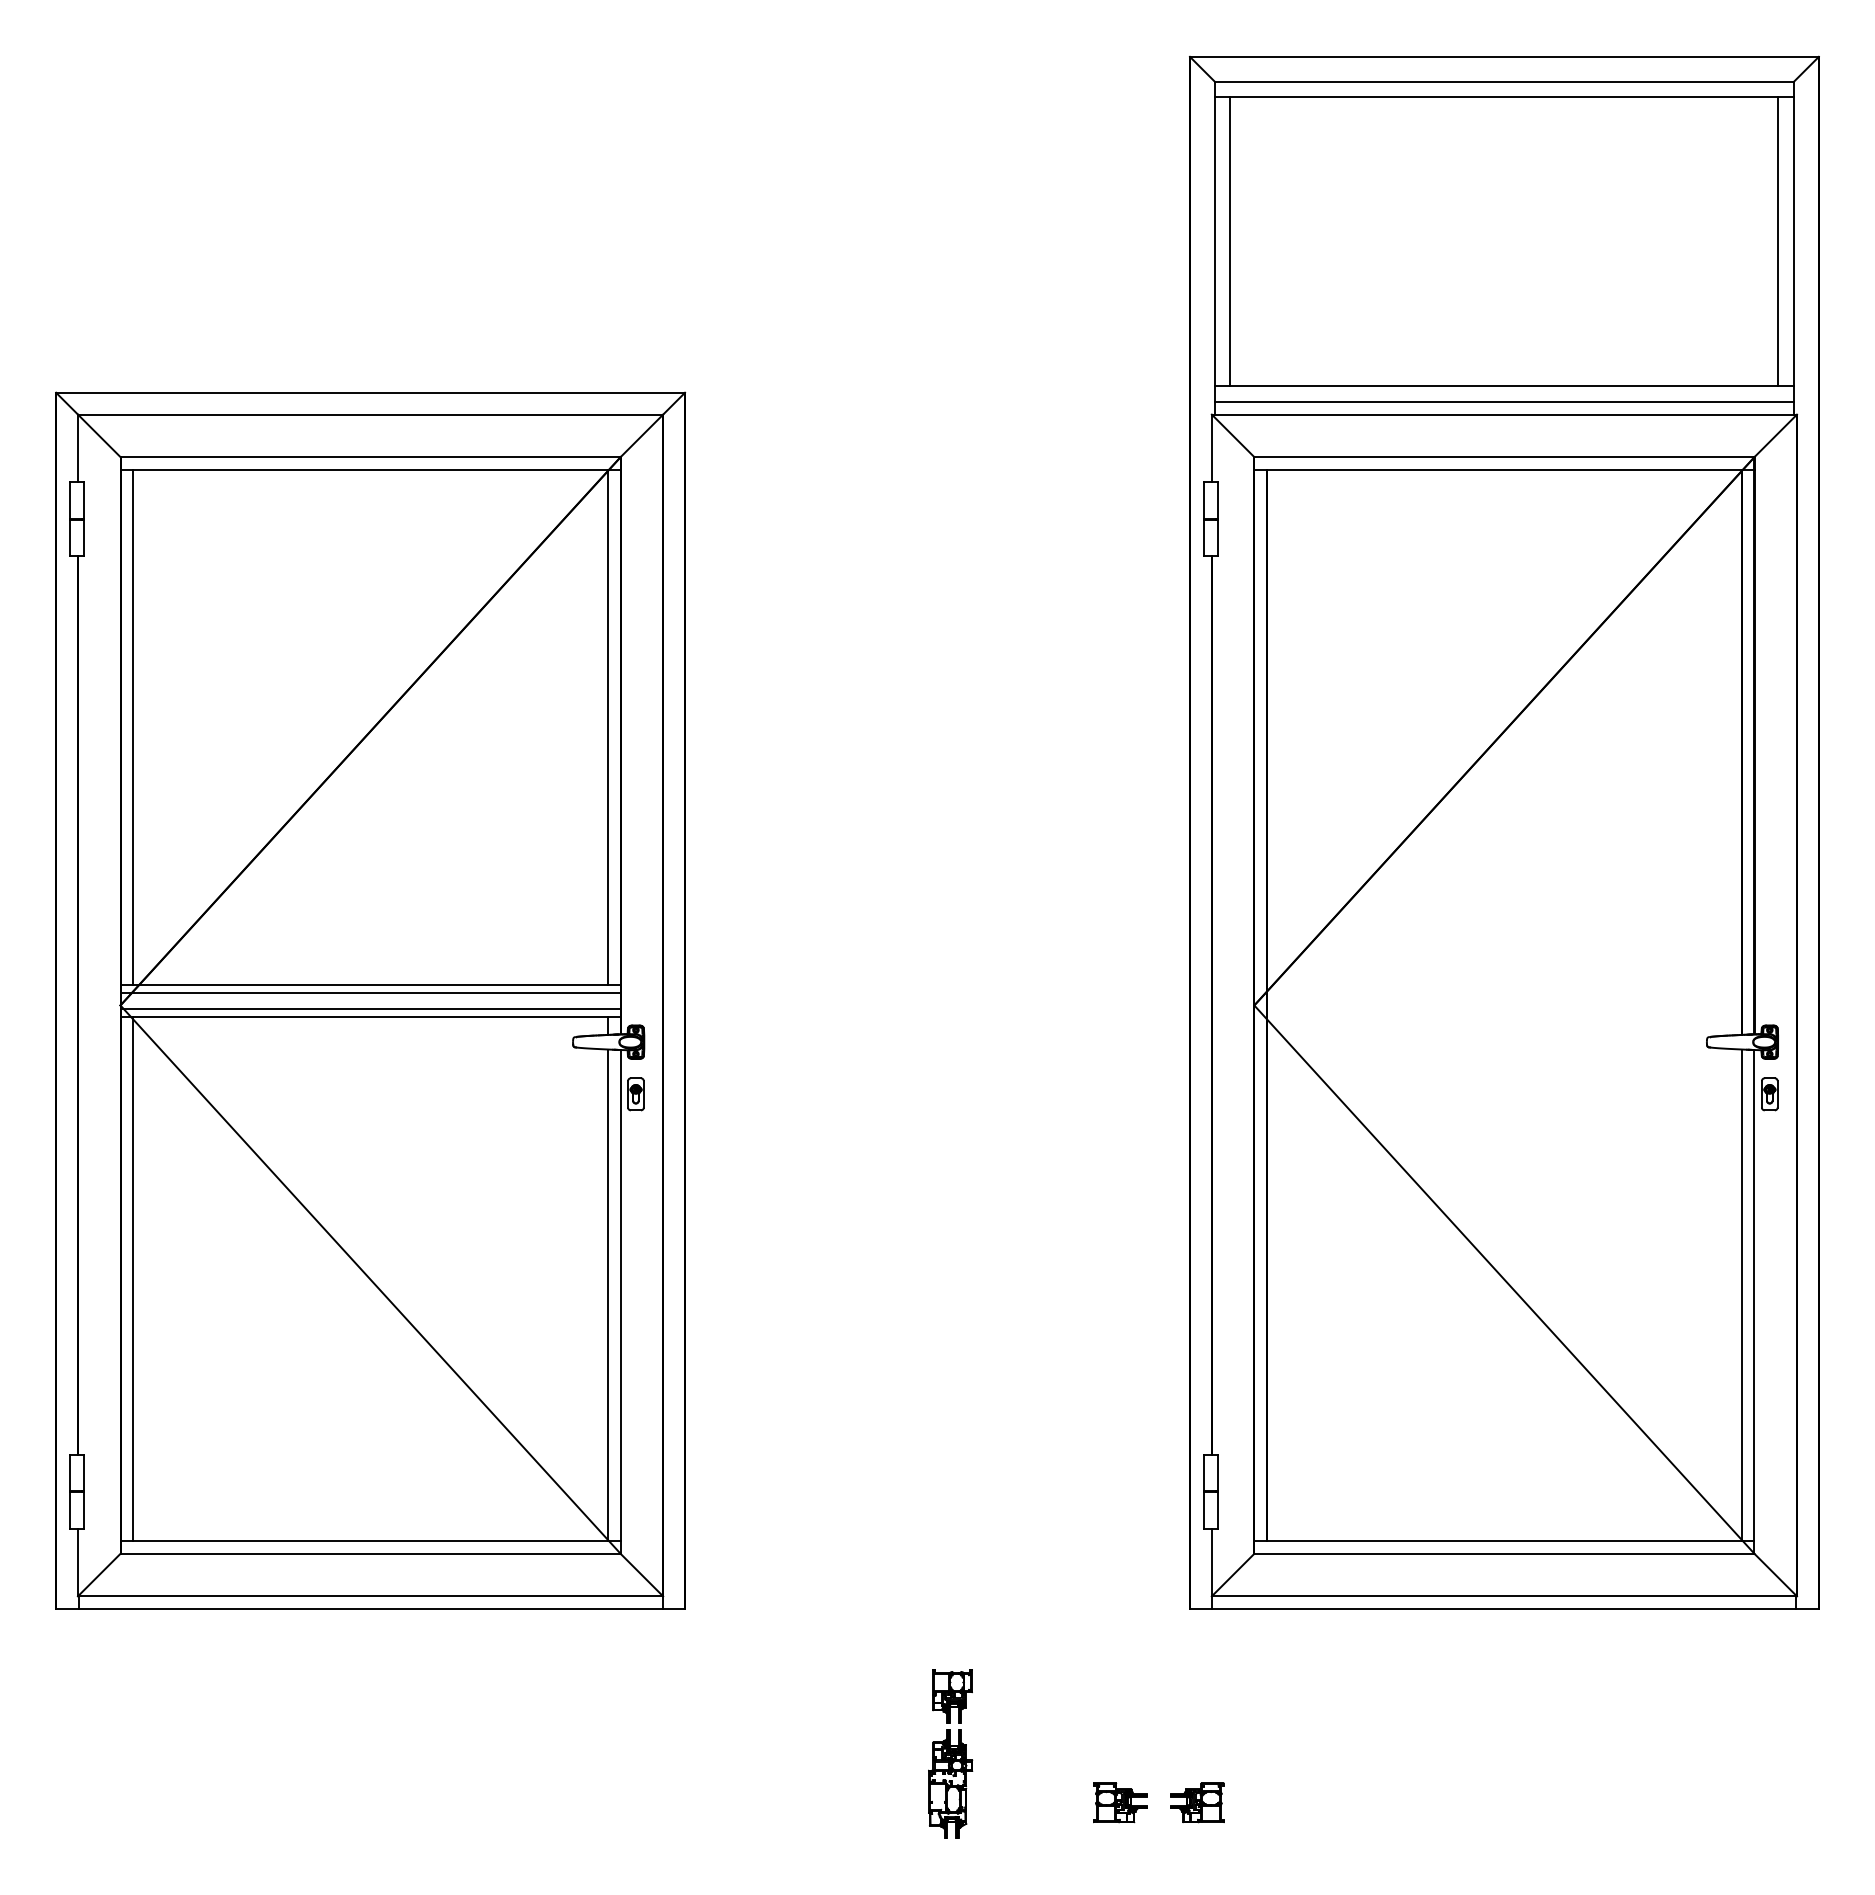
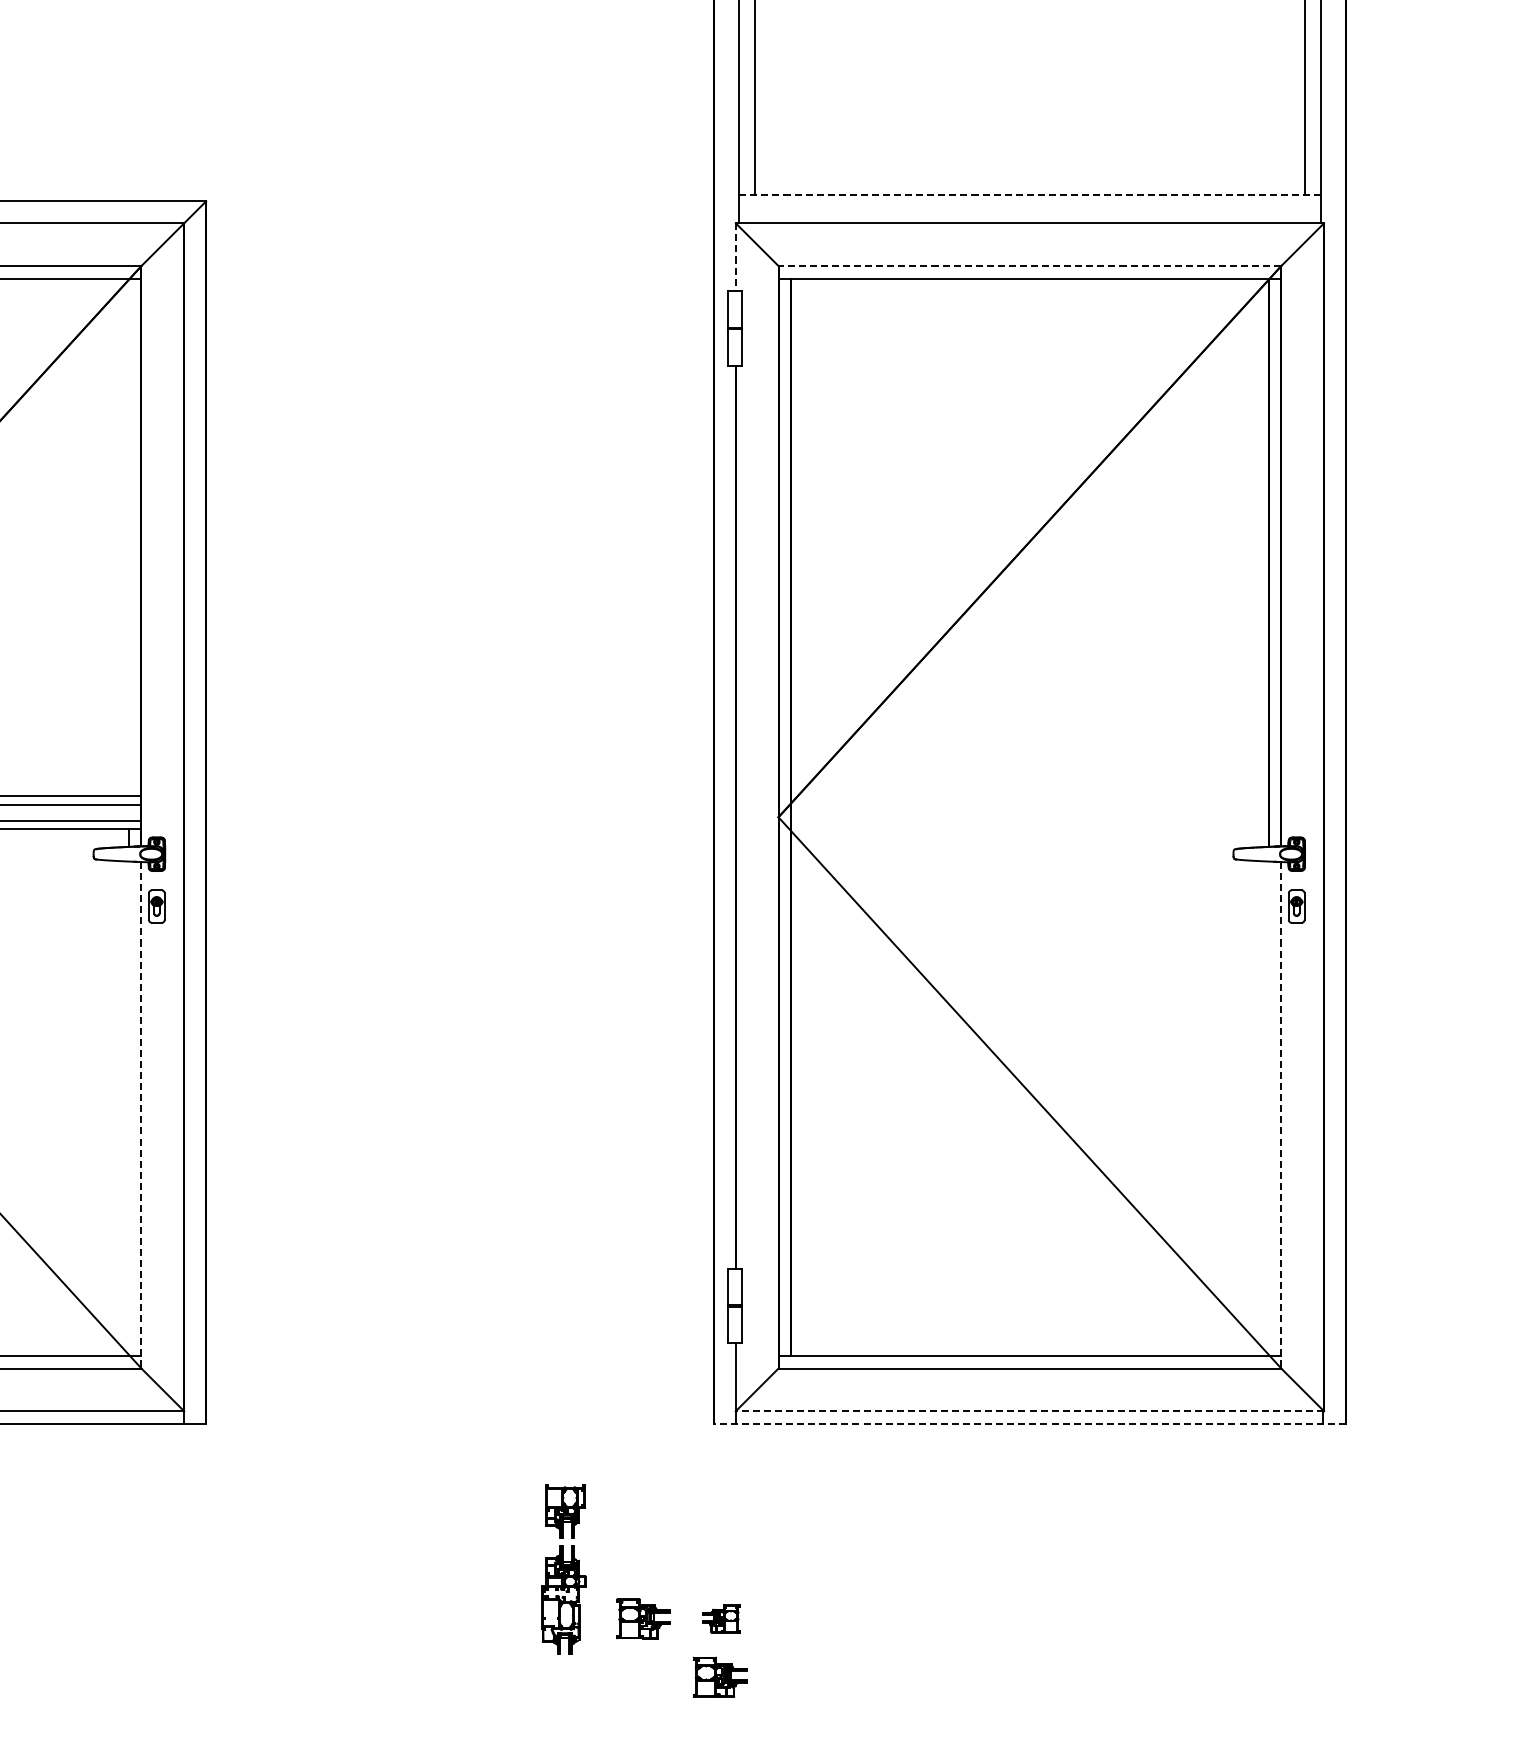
line: (1504, 386) -> (1030, 195), solid -> dashed
line: (1504, 401) -> (1030, 210), removed
line: (1211, 448) -> (735, 257), solid -> dashed
line: (1503, 457) -> (1029, 266), solid -> dashed
line: (608, 726) -> (129, 536), removed
line: (607, 1295) -> (128, 1108), removed
line: (1741, 1295) -> (1268, 1108), removed
line: (620, 1301) -> (141, 1114), solid -> dashed
line: (1754, 1301) -> (1281, 1114), solid -> dashed
line: (1504, 1596) -> (1030, 1411), solid -> dashed
line: (1503, 1609) -> (1029, 1424), solid -> dashed
part: (950, 1753) -> (563, 1569), moved
part: (1197, 1802) -> (721, 1618), size x0.7
part: (1196, 1860) -> (720, 1676), added

